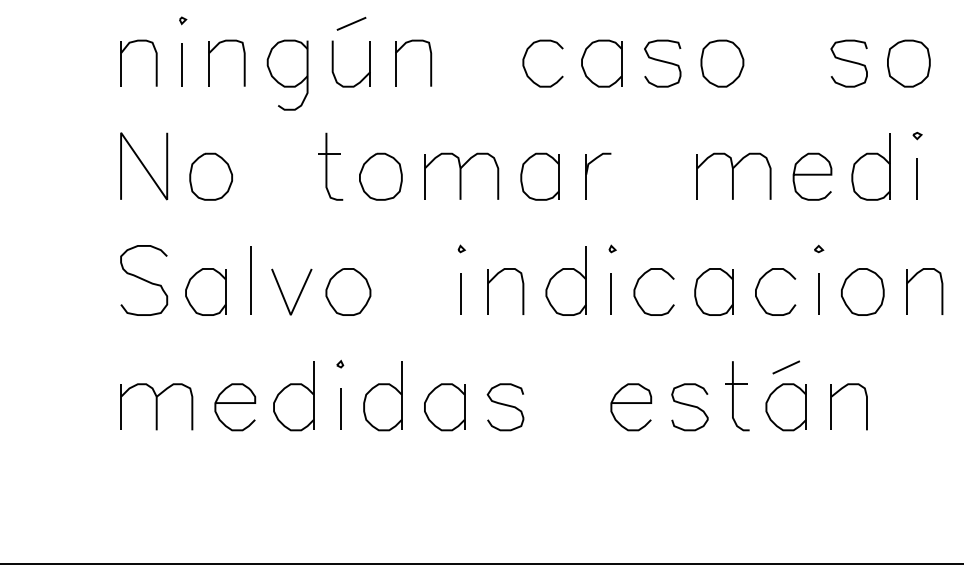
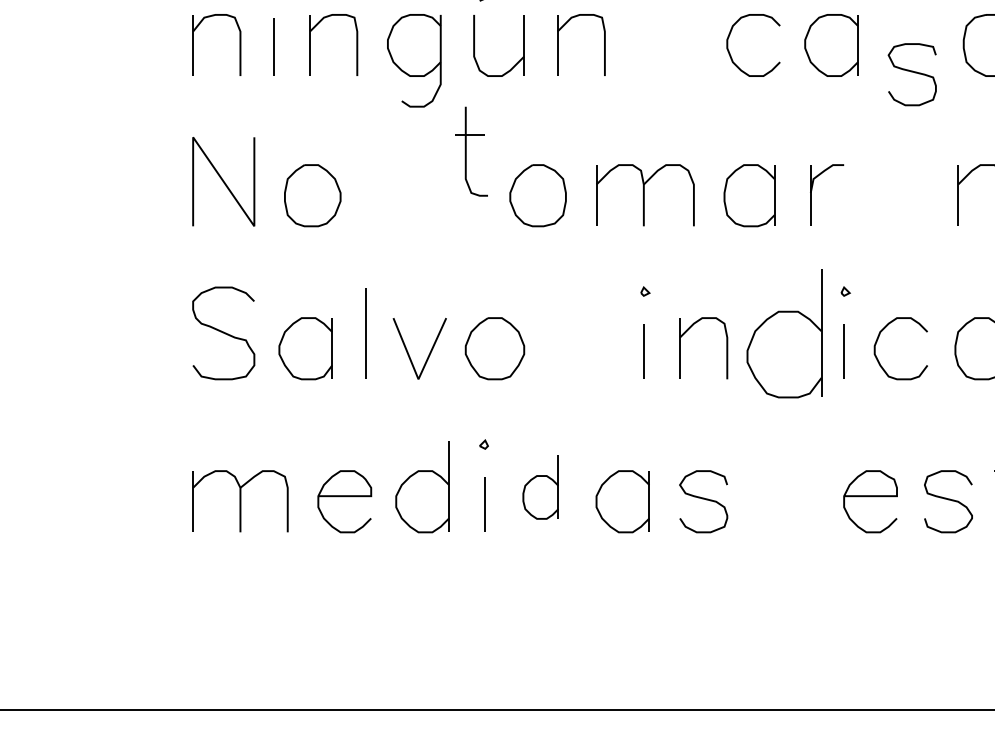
curve: (662, 62) -> (912, 73), moved
part: (330, 166) -> (471, 151), moved
part: (565, 280) -> (783, 333), size x1.4
part: (382, 396) -> (540, 487), size x0.7

